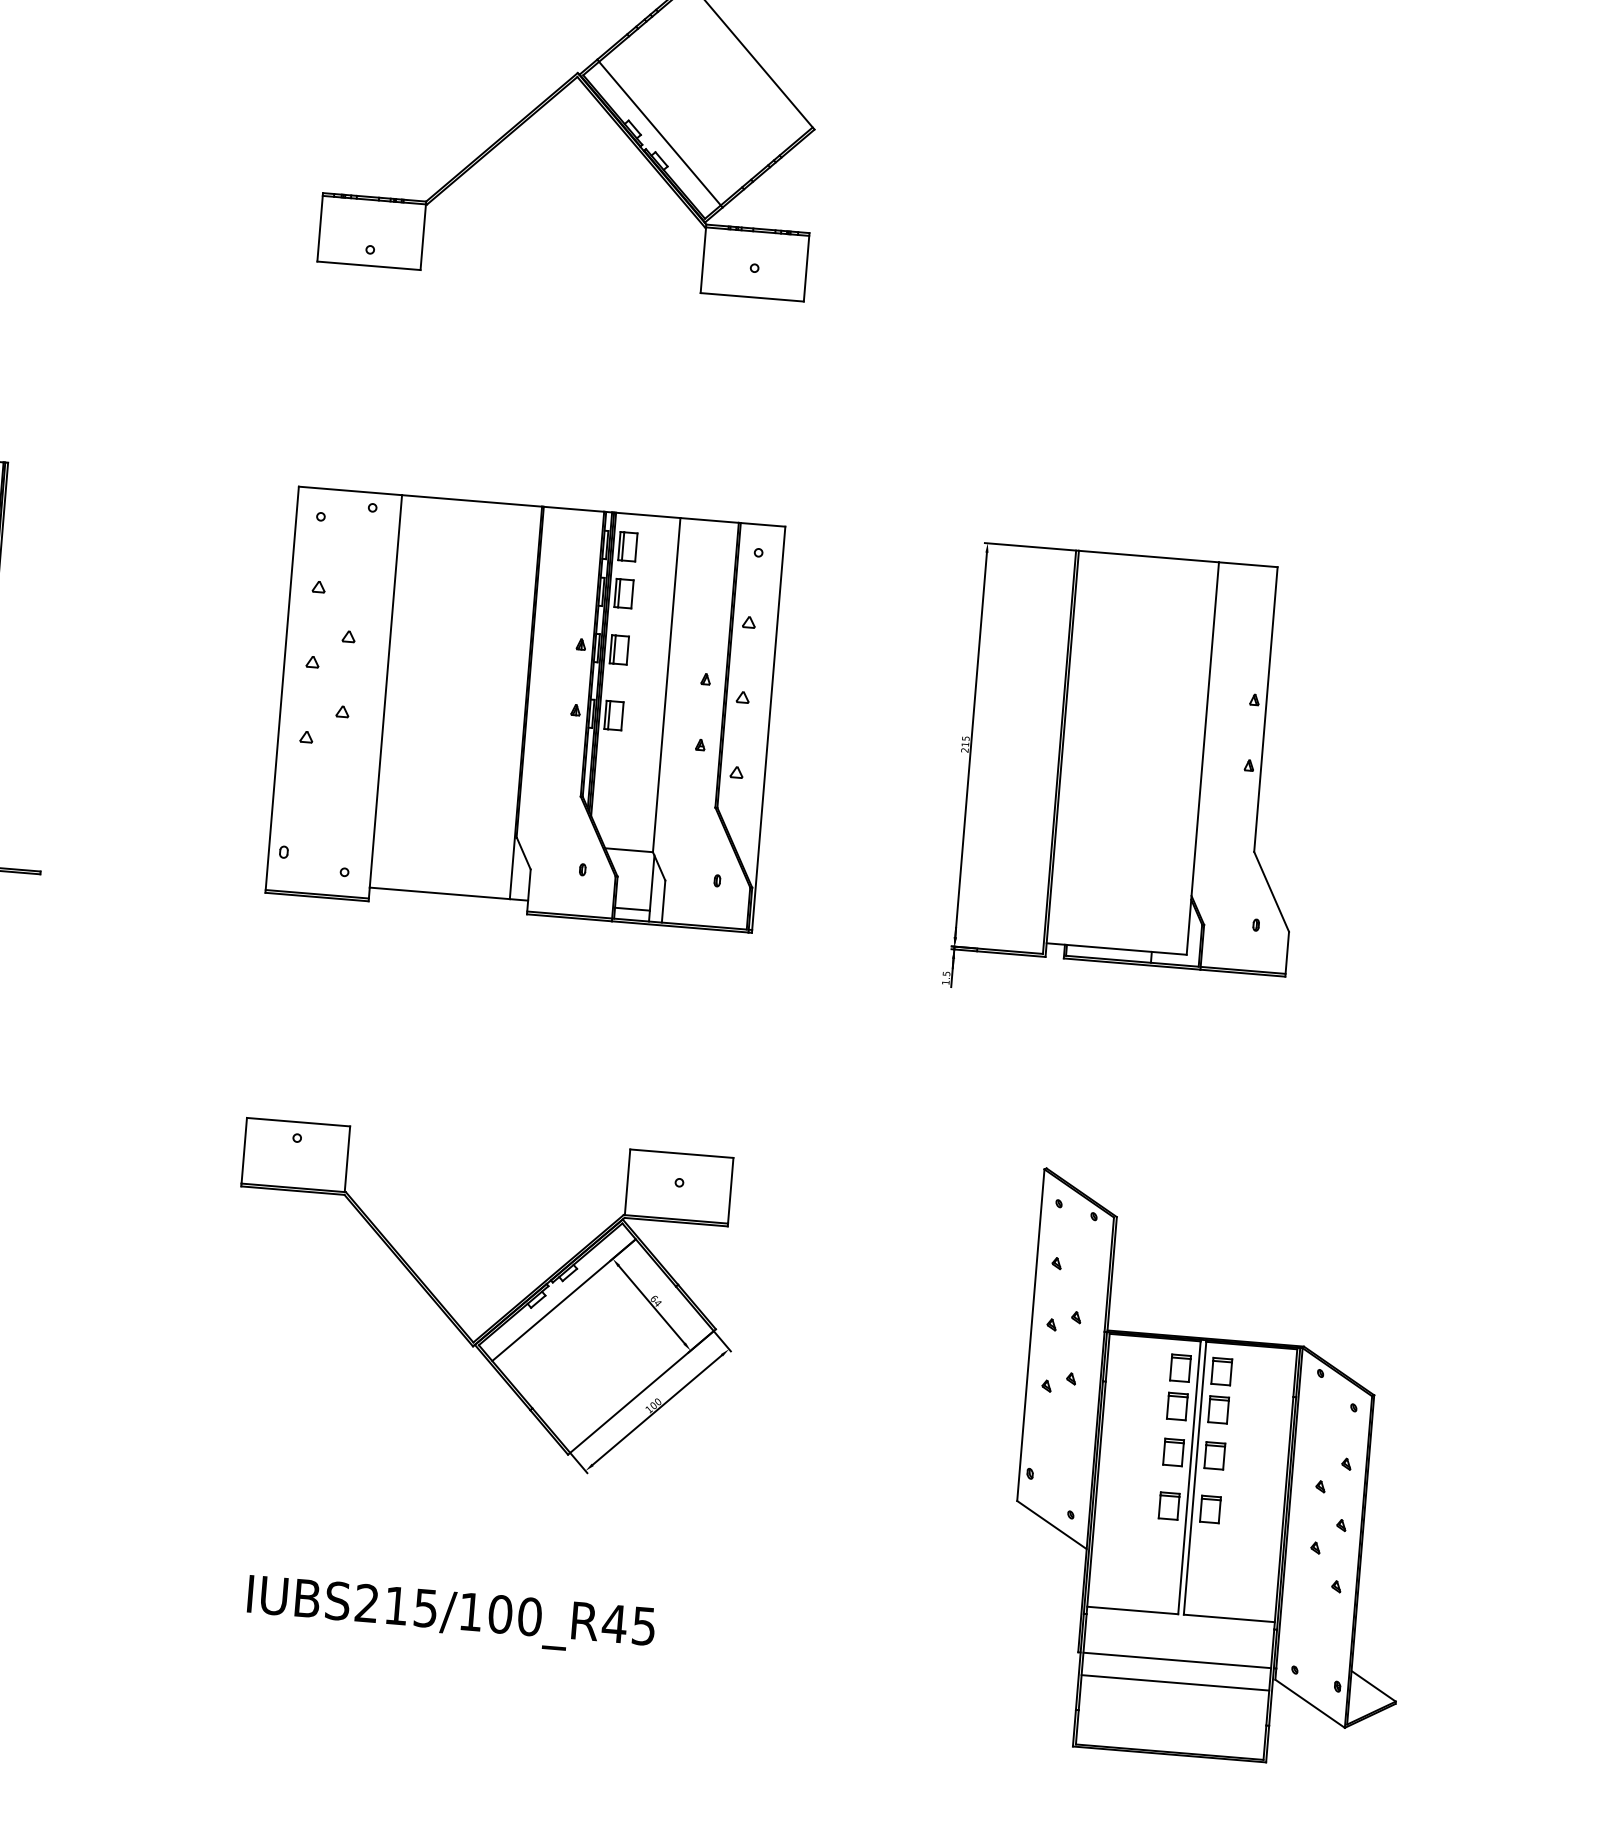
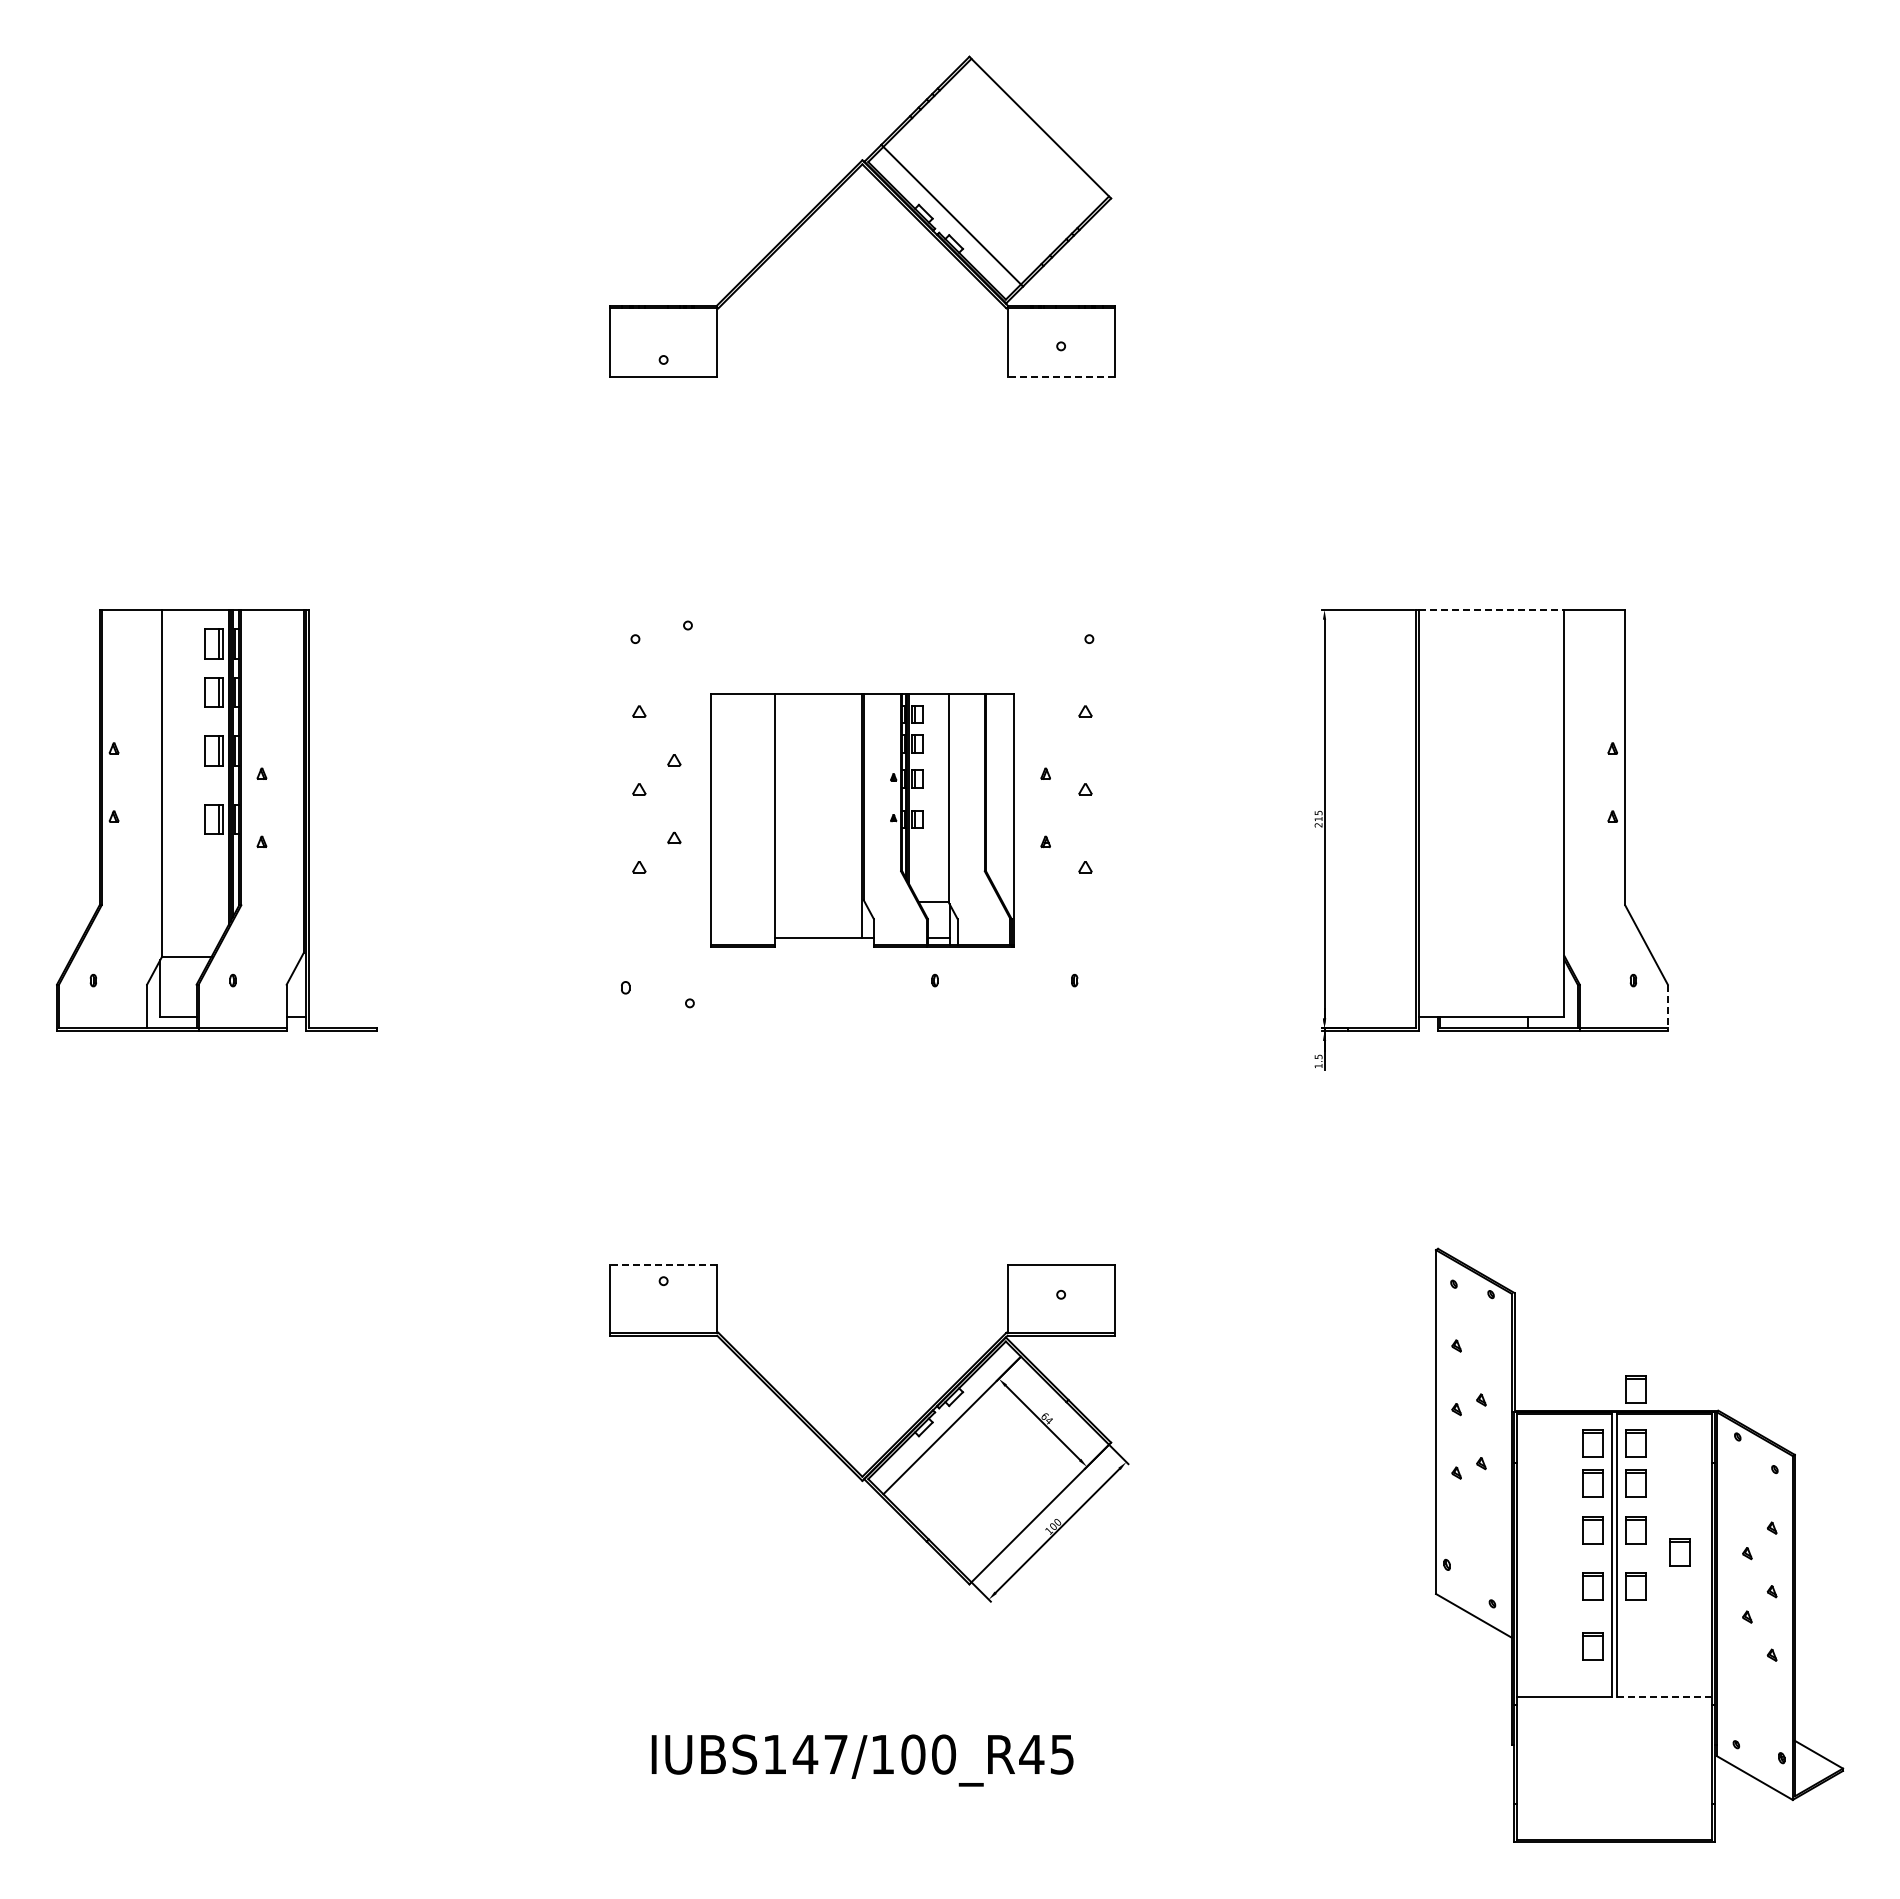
line: (752, 297) -> (1061, 376), solid -> dashed
line: (1148, 556) -> (1491, 609), solid -> dashed
part: (525, 709) -> (862, 820), size x0.6
line: (1286, 954) -> (1667, 1008), solid -> dashed
line: (298, 1122) -> (663, 1264), solid -> dashed
part: (1225, 1319) -> (1635, 1389), added
part: (1255, 1480) -> (1679, 1552), added
part: (1163, 1564) -> (1592, 1646), added
text: (396, 1605) -> (805, 1754), IUBS215/100_R45 -> IUBS147/100_R45
line: (1229, 1618) -> (1664, 1697), solid -> dashed
line: (1177, 1660) -> (1614, 1744), removed
line: (1175, 1682) -> (1614, 1767), removed

